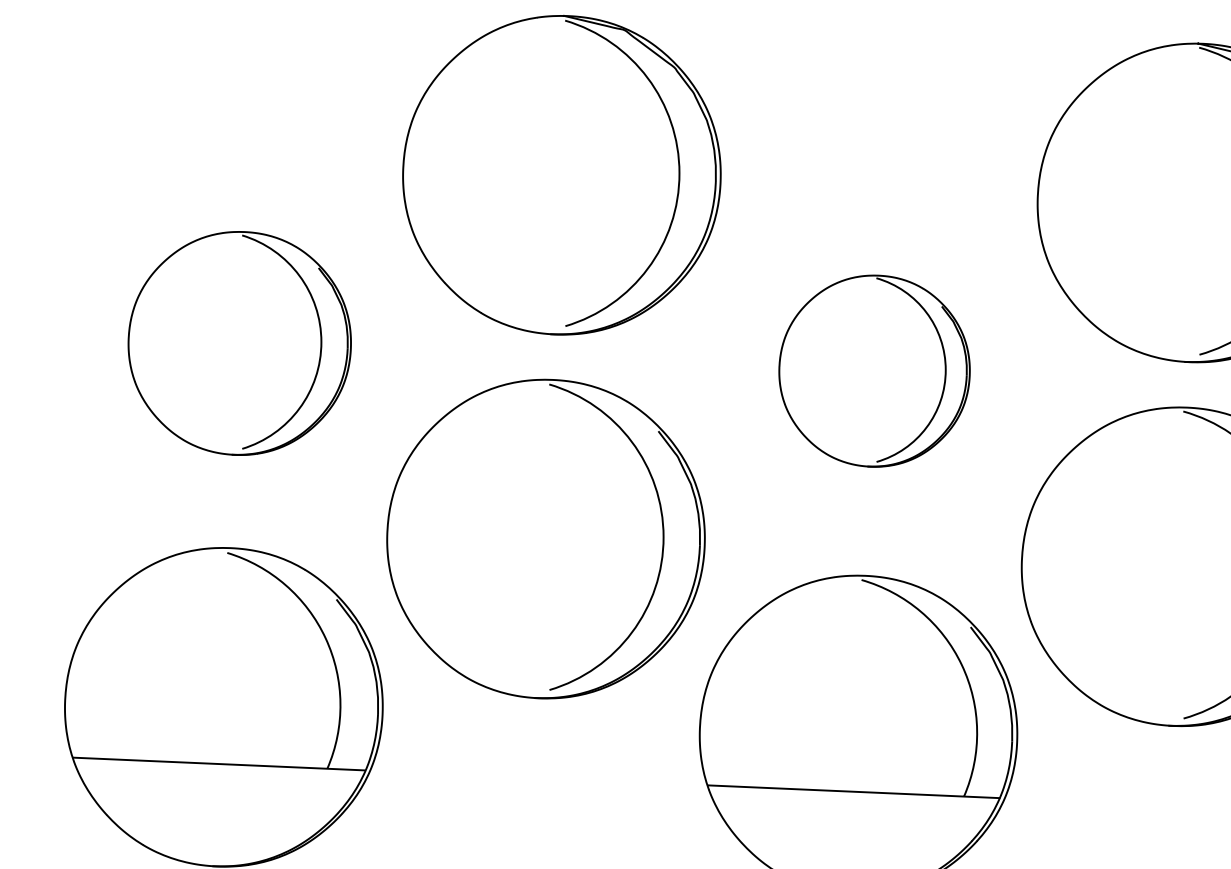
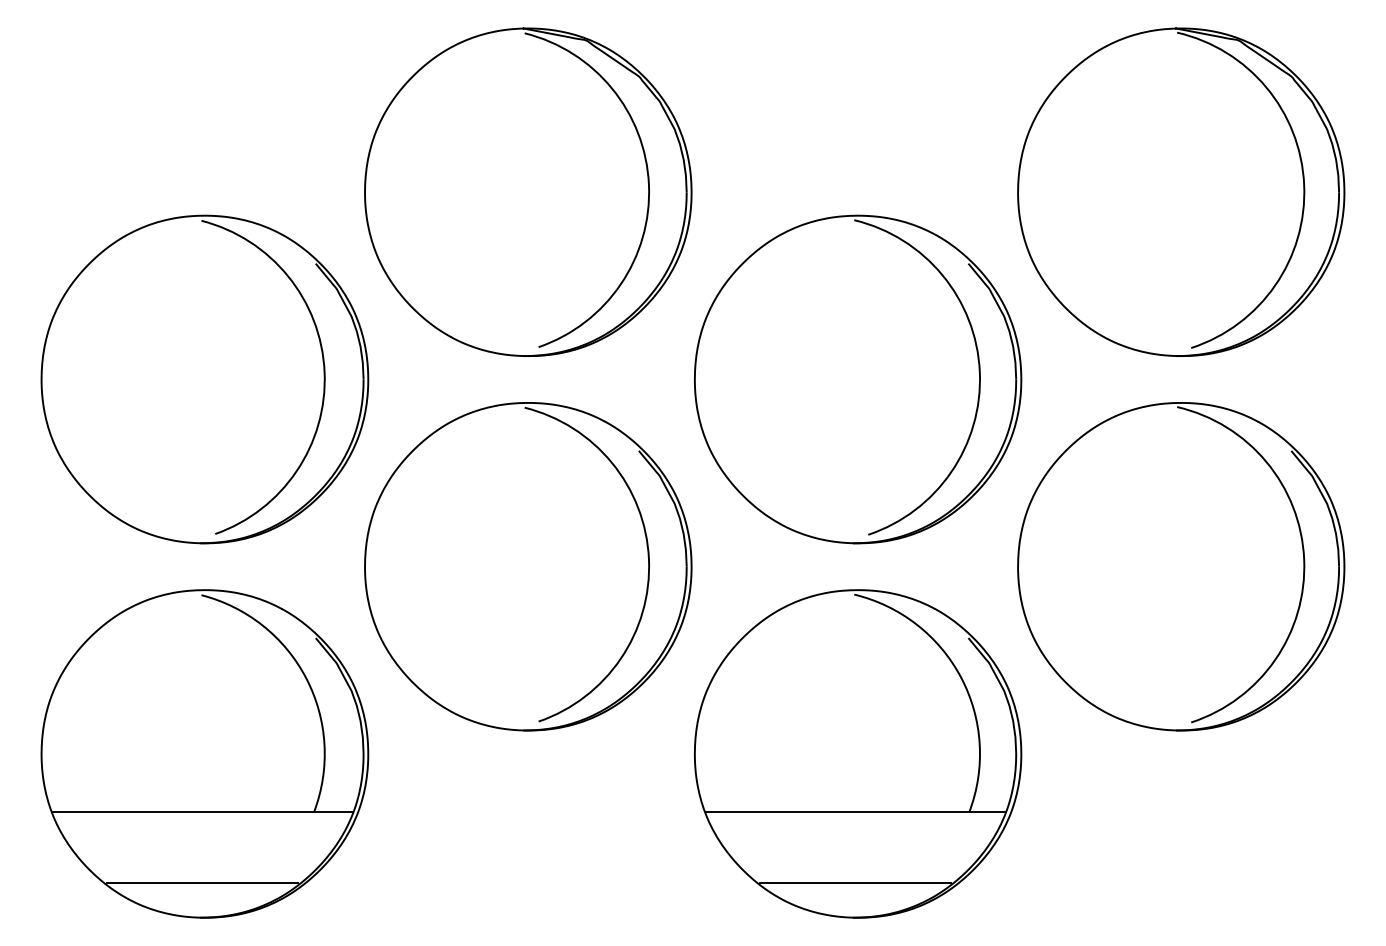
part: (239, 343) -> (204, 379), size x1.43
part: (874, 371) -> (858, 379), size x1.67
line: (216, 832) -> (202, 882), added
line: (850, 859) -> (855, 882), added

